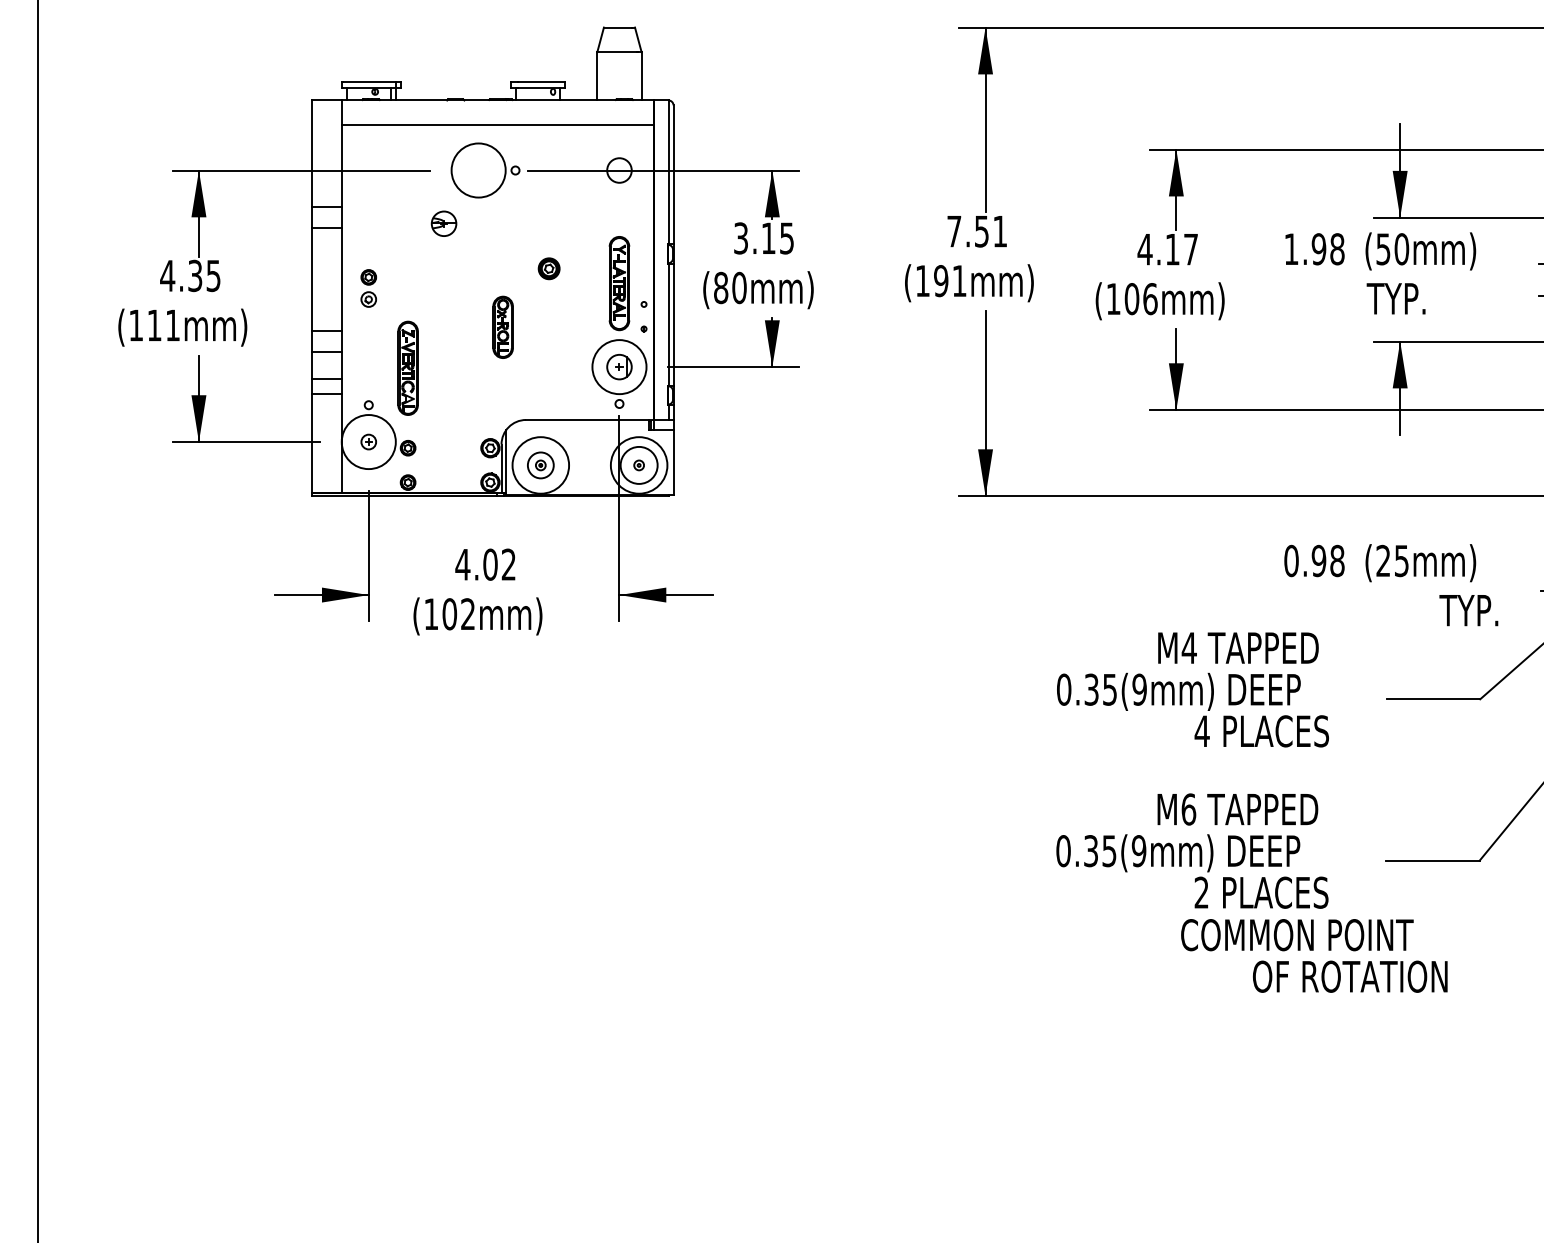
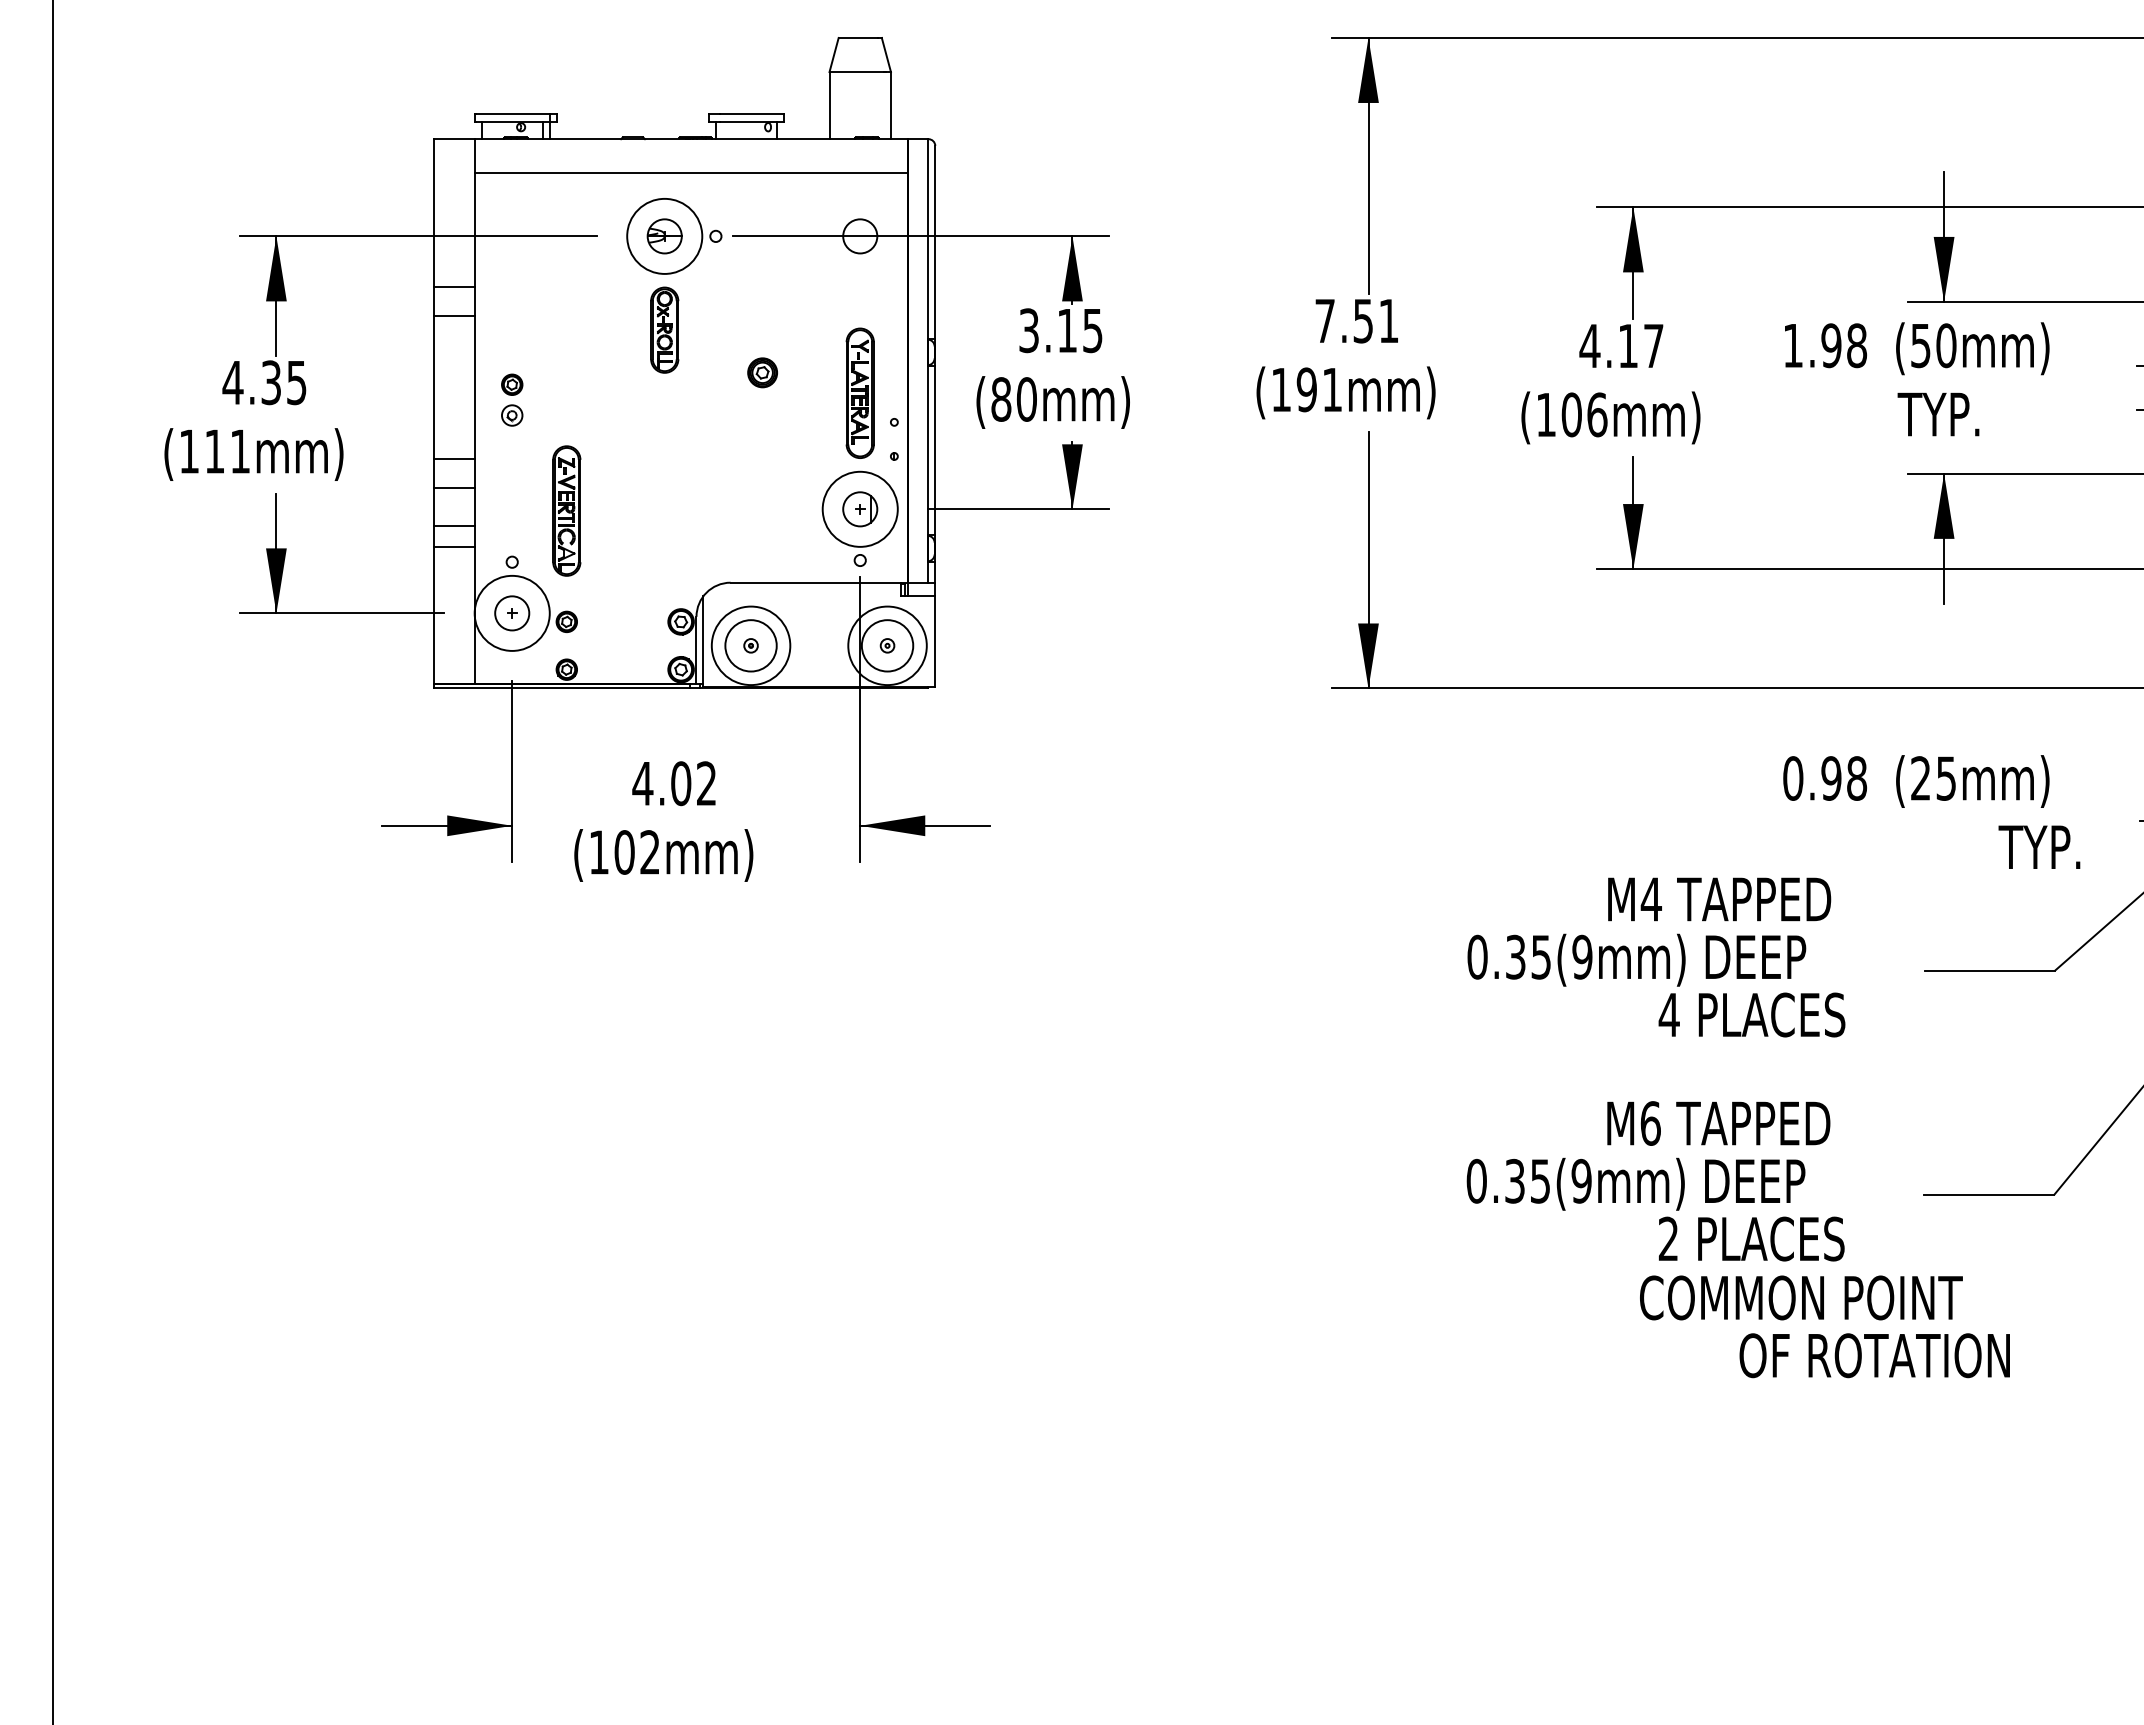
part: (443, 223) -> (664, 236), moved
part: (502, 326) -> (664, 329), moved
circle: (368, 442) -> (512, 613), size x1.67
circle: (540, 465) -> (750, 645), size x1.43

